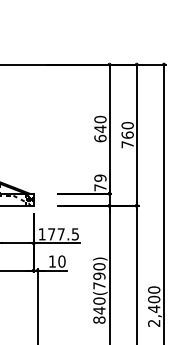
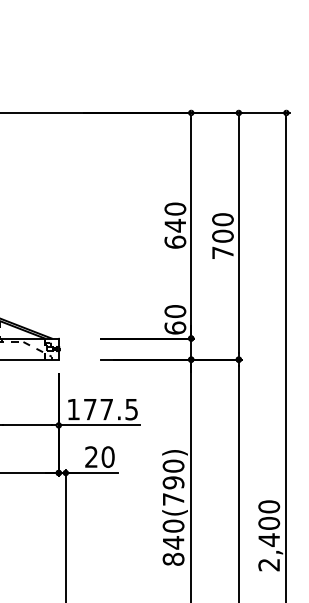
text: (127, 134) -> (222, 235), 760 -> 700
text: (100, 182) -> (175, 318), 79 -> 60
text: (51, 261) -> (89, 456), 10 -> 20

